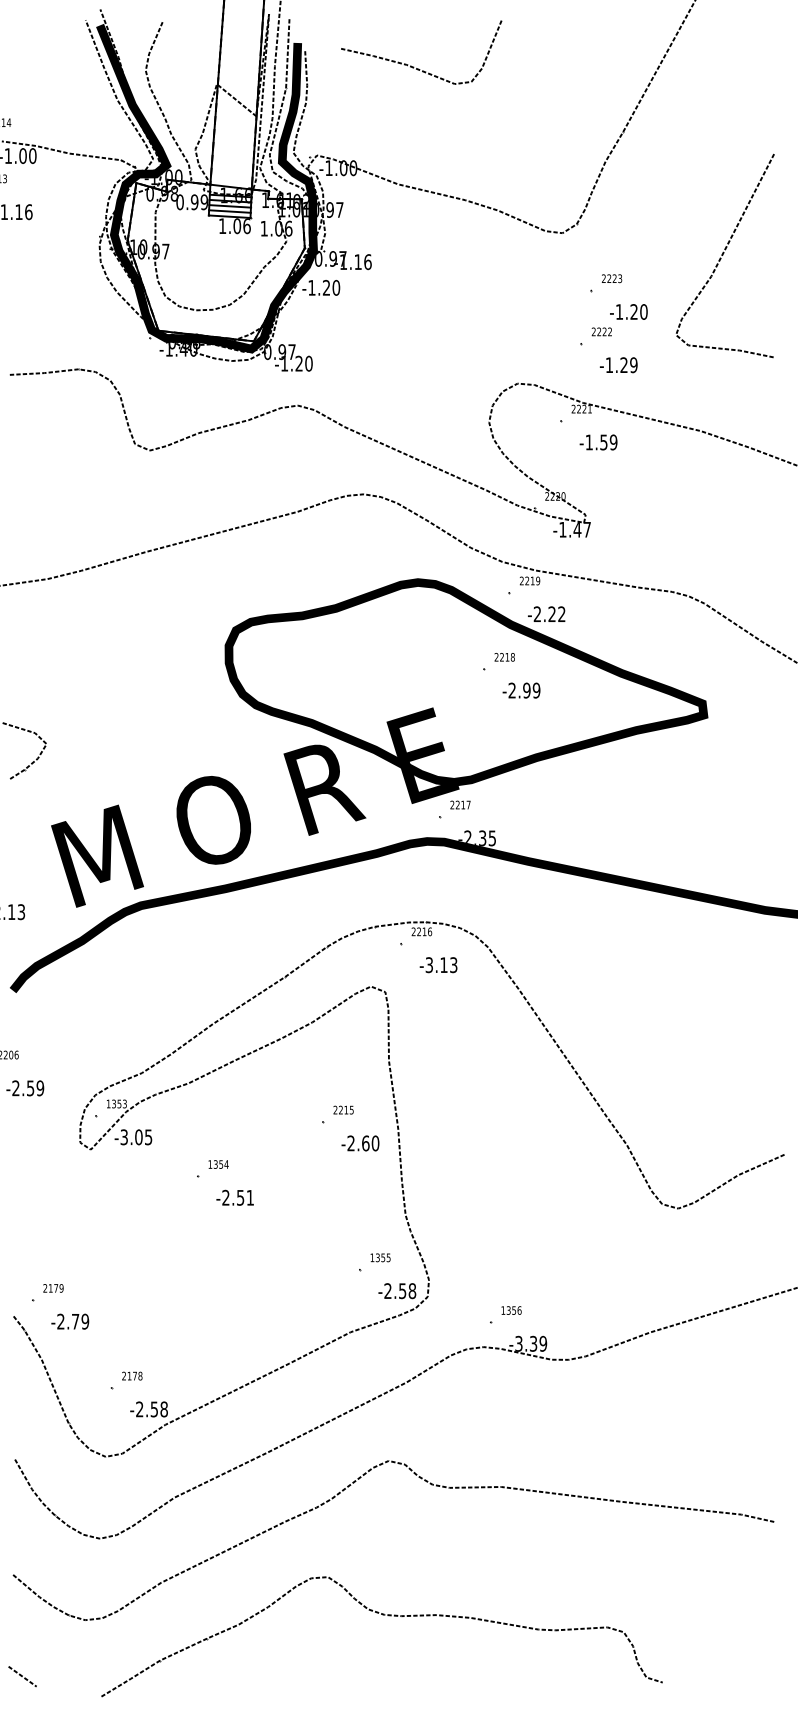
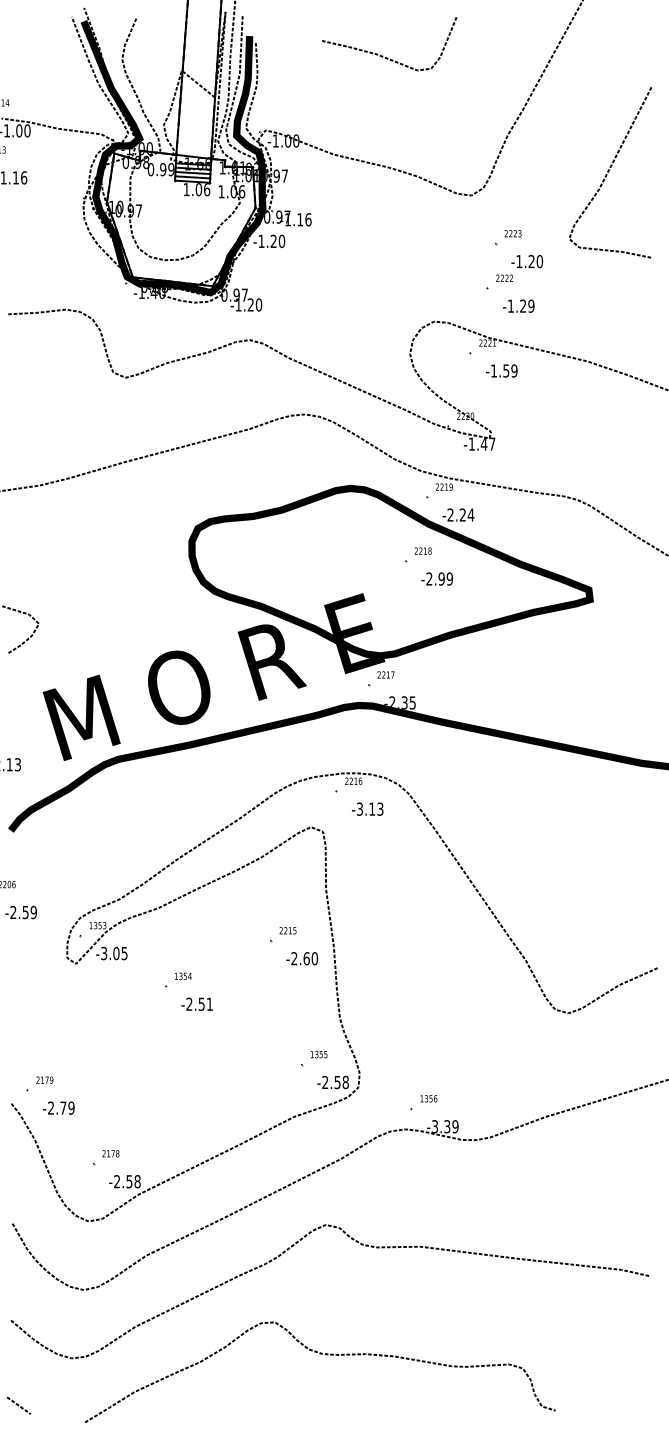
curve: (413, 66) -> (382, 55), moved
curve: (723, 255) -> (609, 172), moved
text: (561, 613) -> (470, 514), -2.22 -> -2.24

